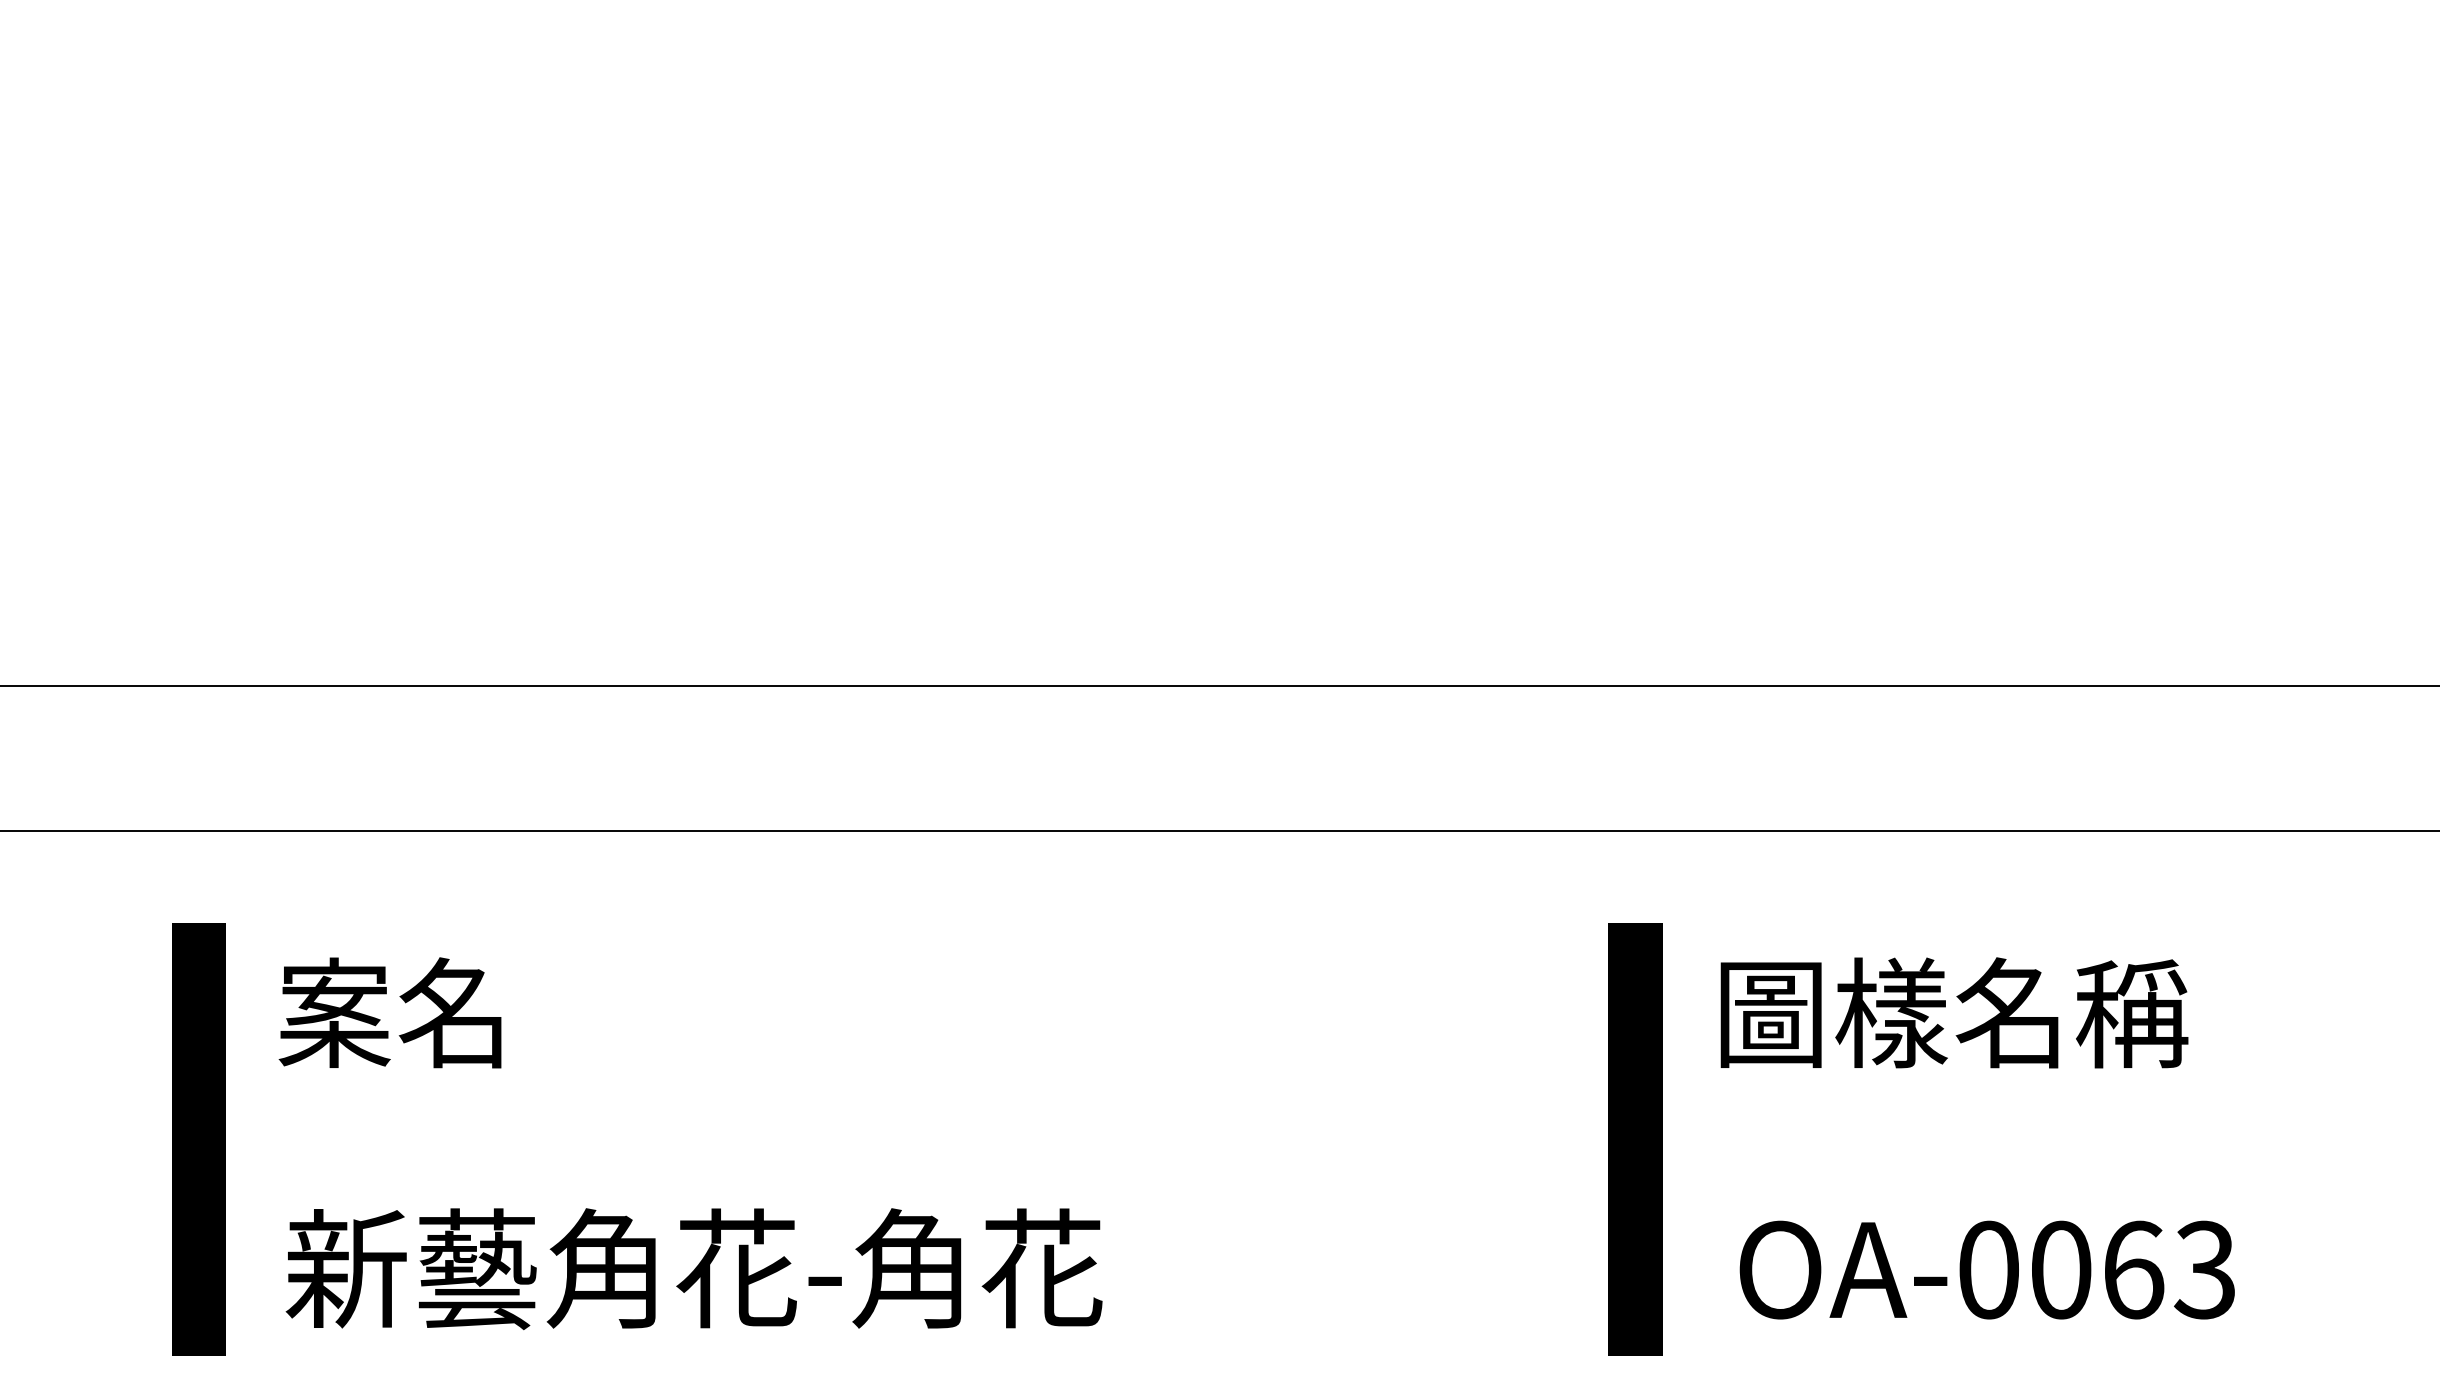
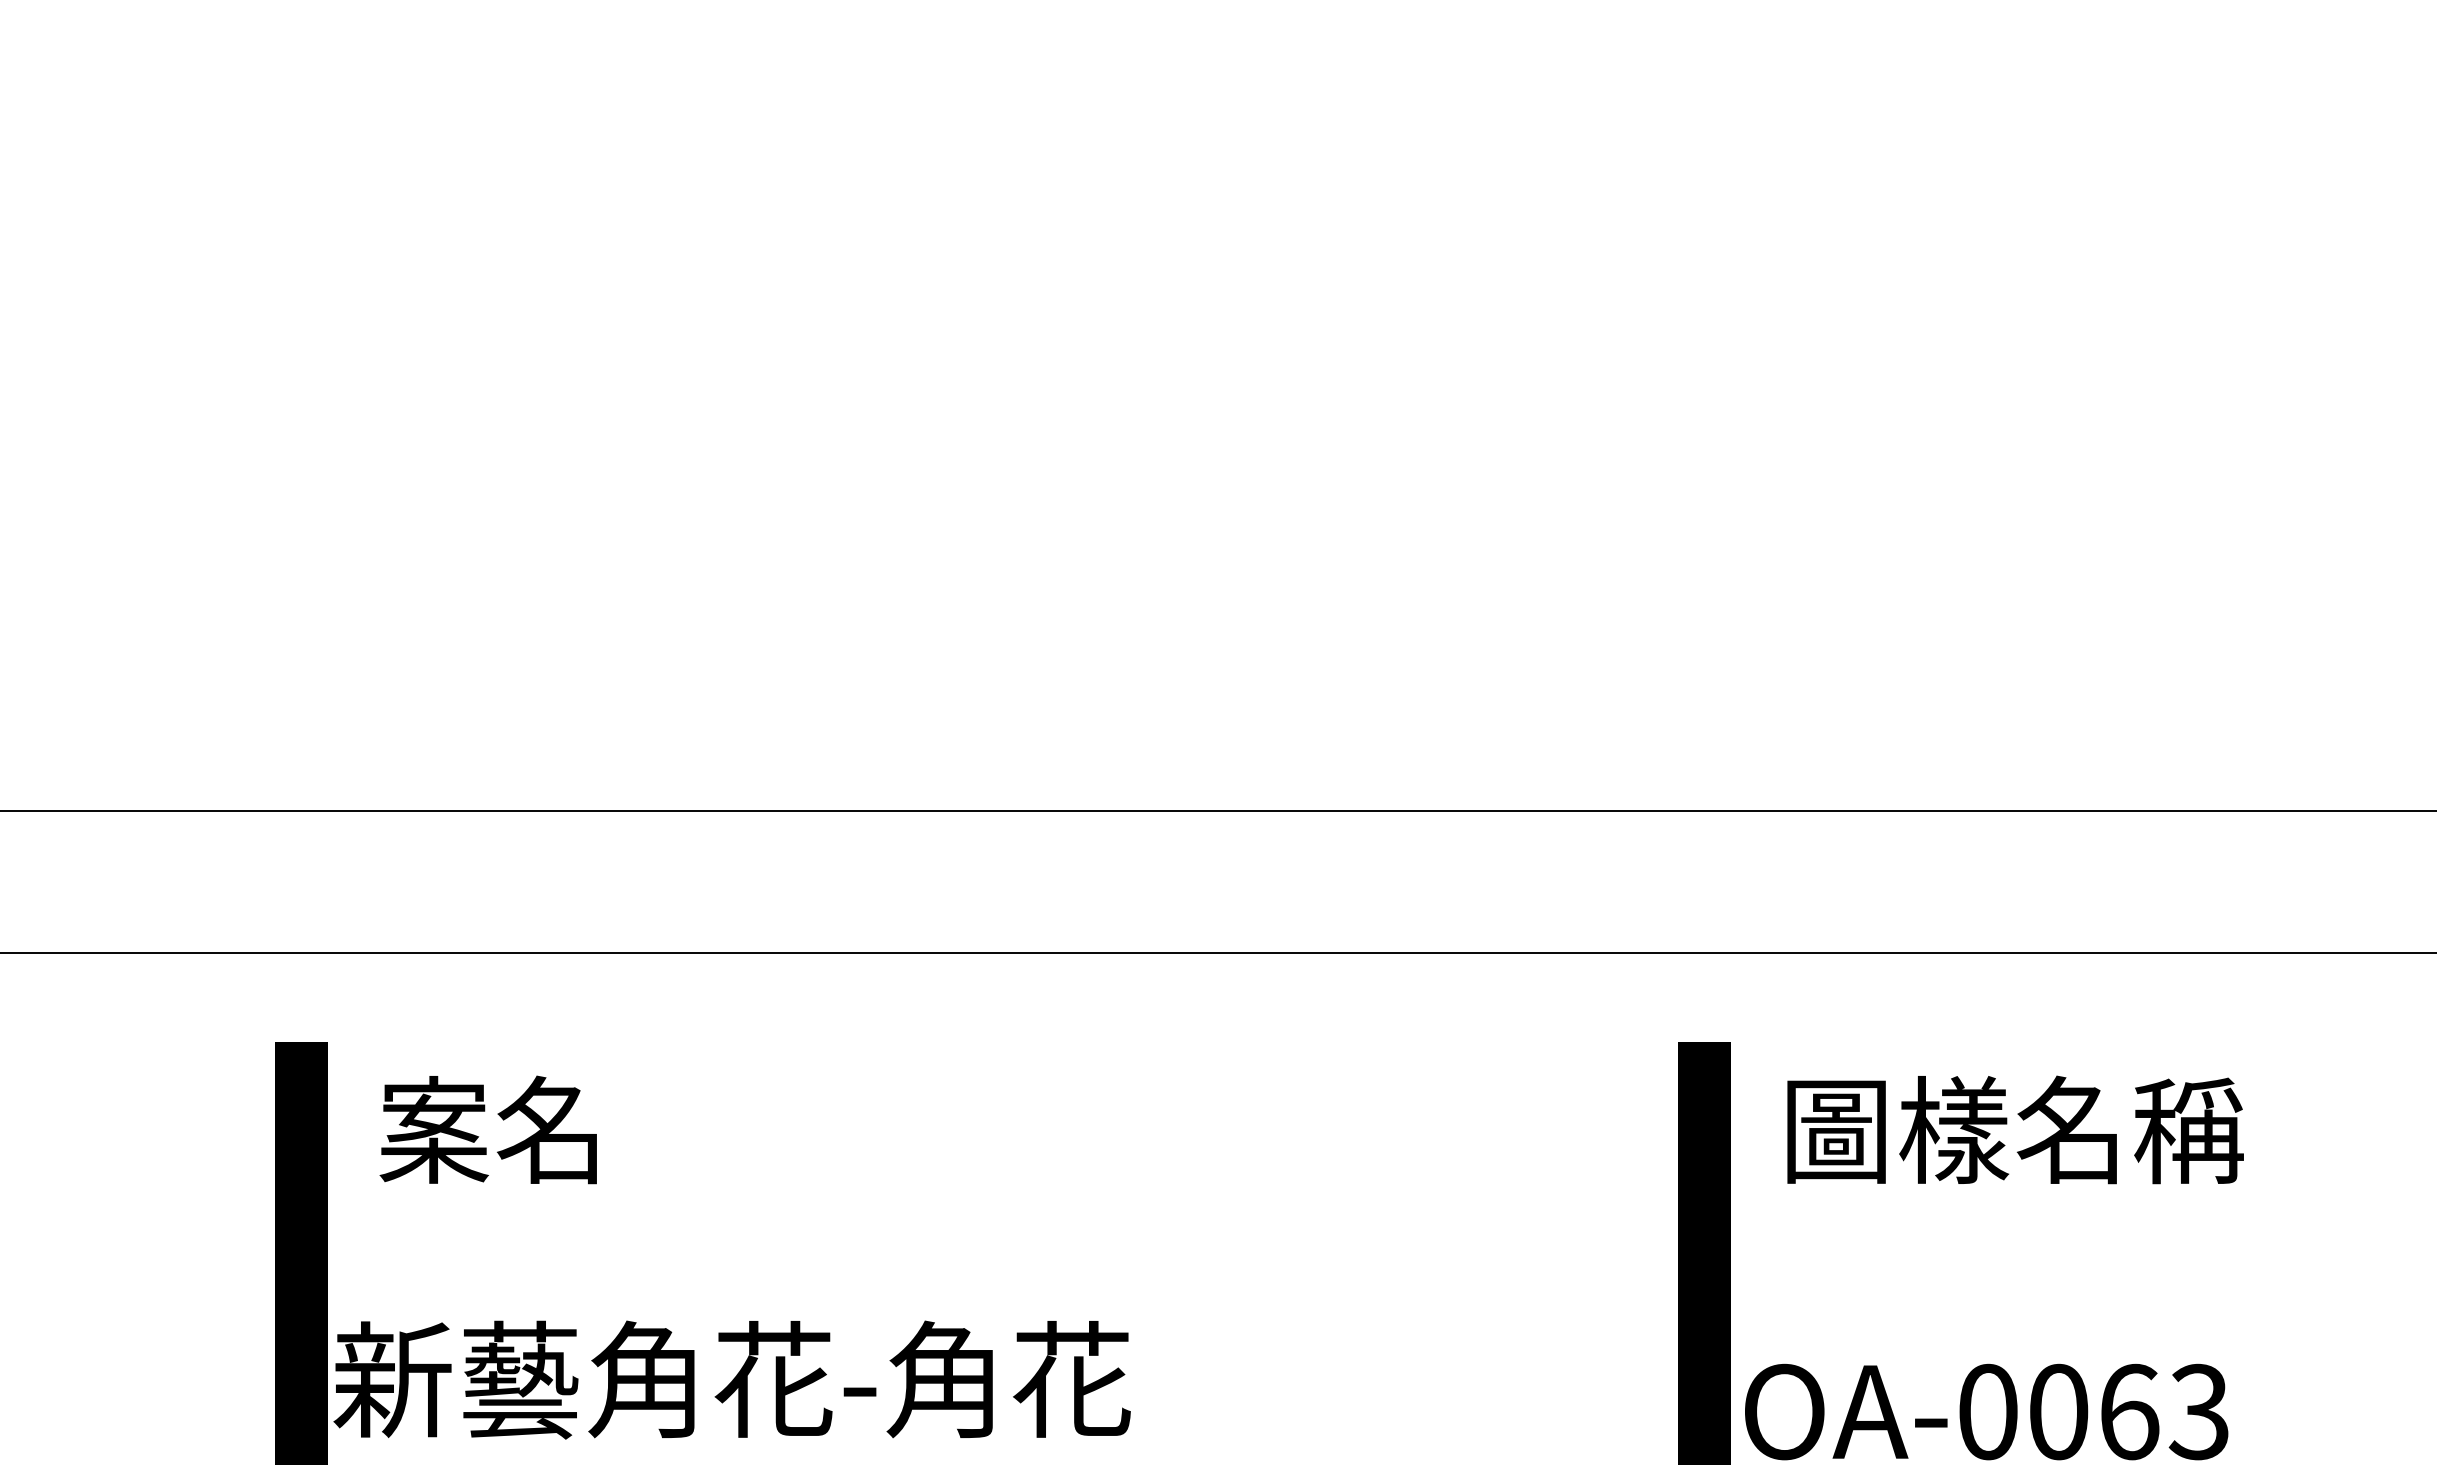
text: (693, 1268) -> (731, 1379), moved
text: (1987, 1269) -> (1986, 1411), moved

